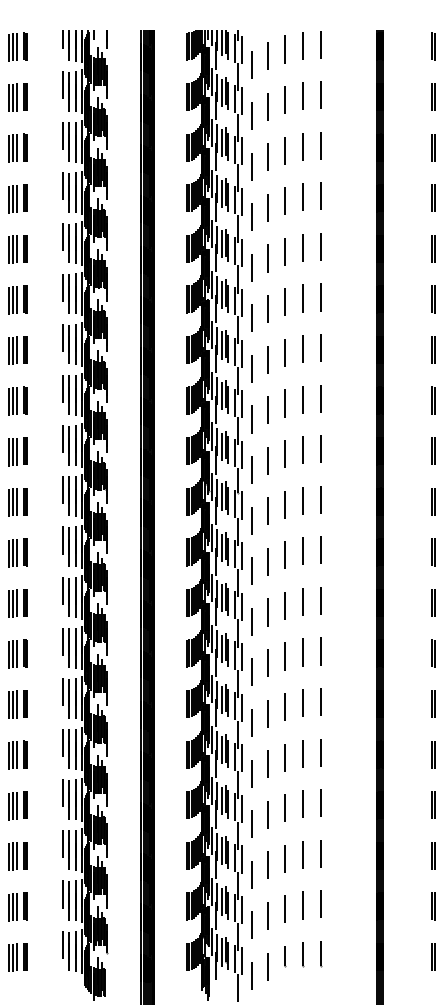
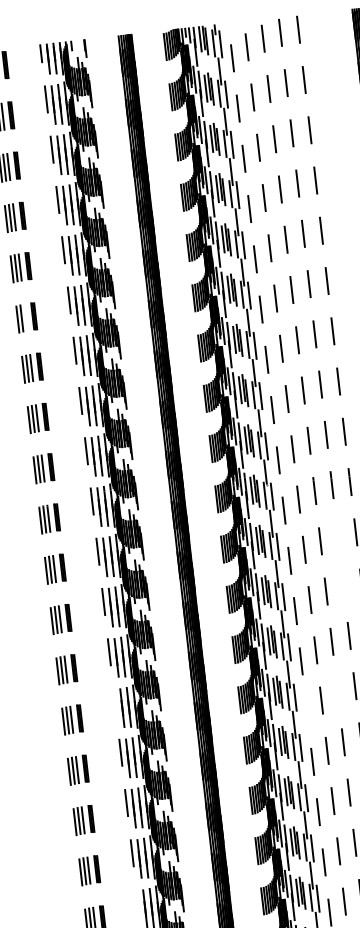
line: (17, 299) -> (25, 317), removed
line: (302, 551) -> (337, 535), removed
line: (302, 601) -> (343, 585), removed
line: (62, 692) -> (115, 702), removed
line: (284, 706) -> (337, 691), removed
line: (252, 722) -> (307, 711), removed
line: (62, 894) -> (138, 903), removed

